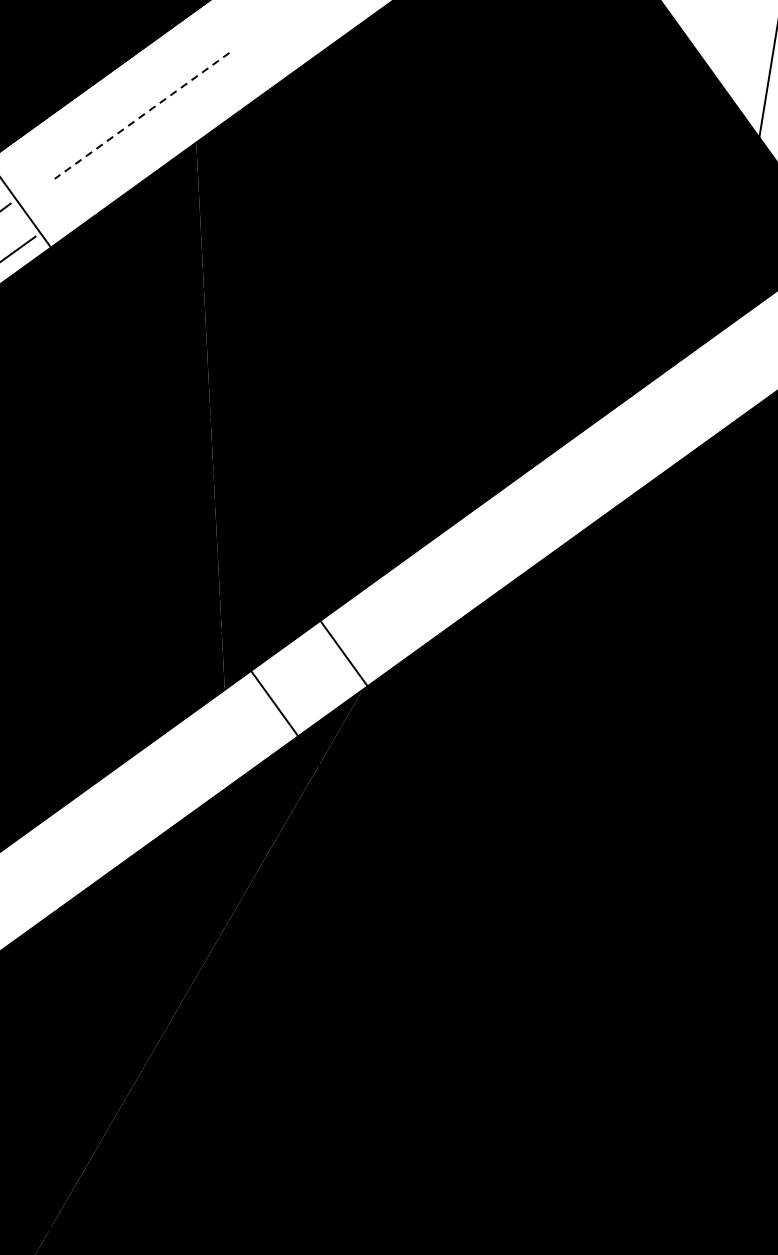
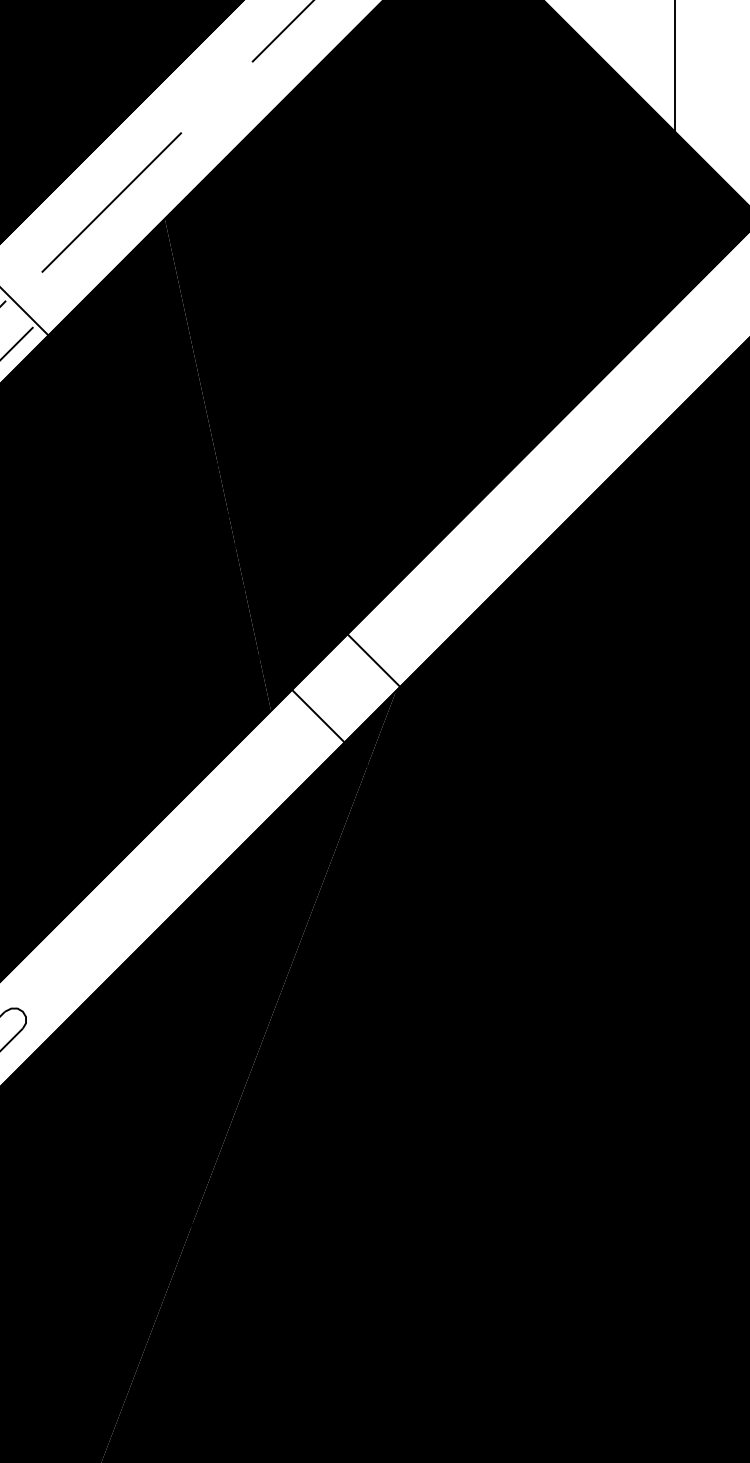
line: (141, 115) -> (111, 202), dashed -> solid

